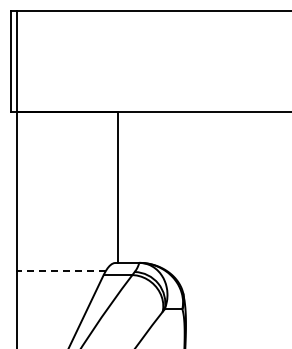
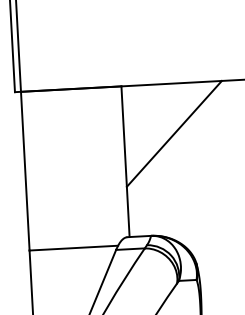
line: (167, 162) -> (173, 134), added
line: (61, 270) -> (73, 247), dashed -> solid

